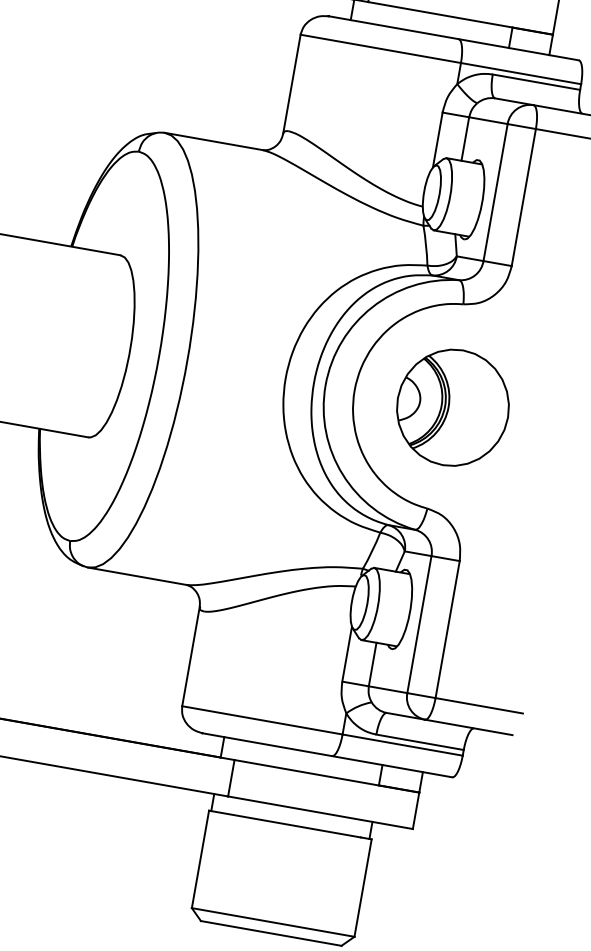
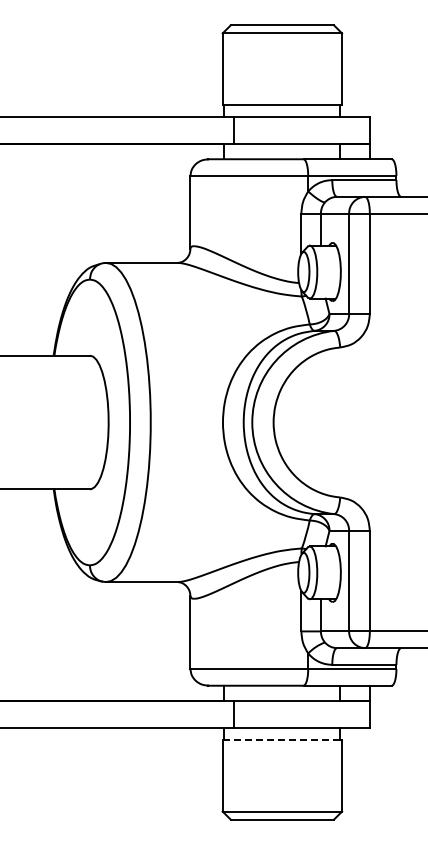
part: (452, 407) -> (345, 422), removed
line: (284, 824) -> (278, 740), solid -> dashed

